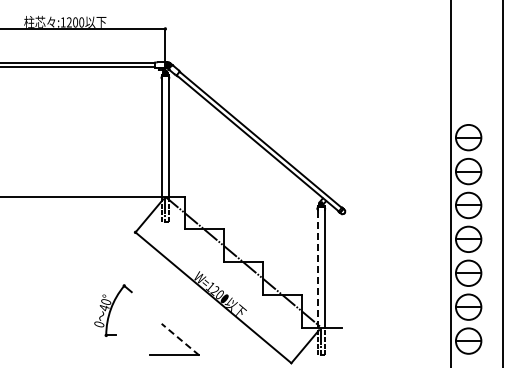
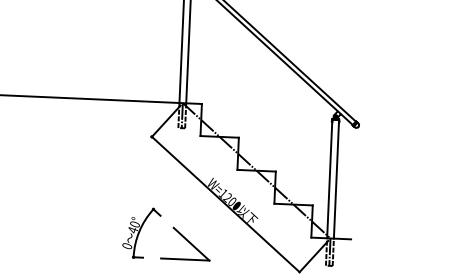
line: (317, 266) -> (329, 178), dashed -> solid
part: (113, 310) -> (141, 233), moved
line: (180, 339) -> (191, 244), dashed -> solid

